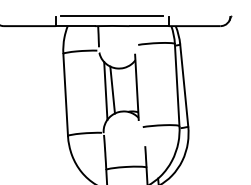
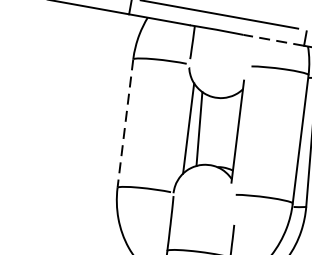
line: (149, 26) -> (274, 40), solid -> dashed
line: (65, 95) -> (124, 124), solid -> dashed

